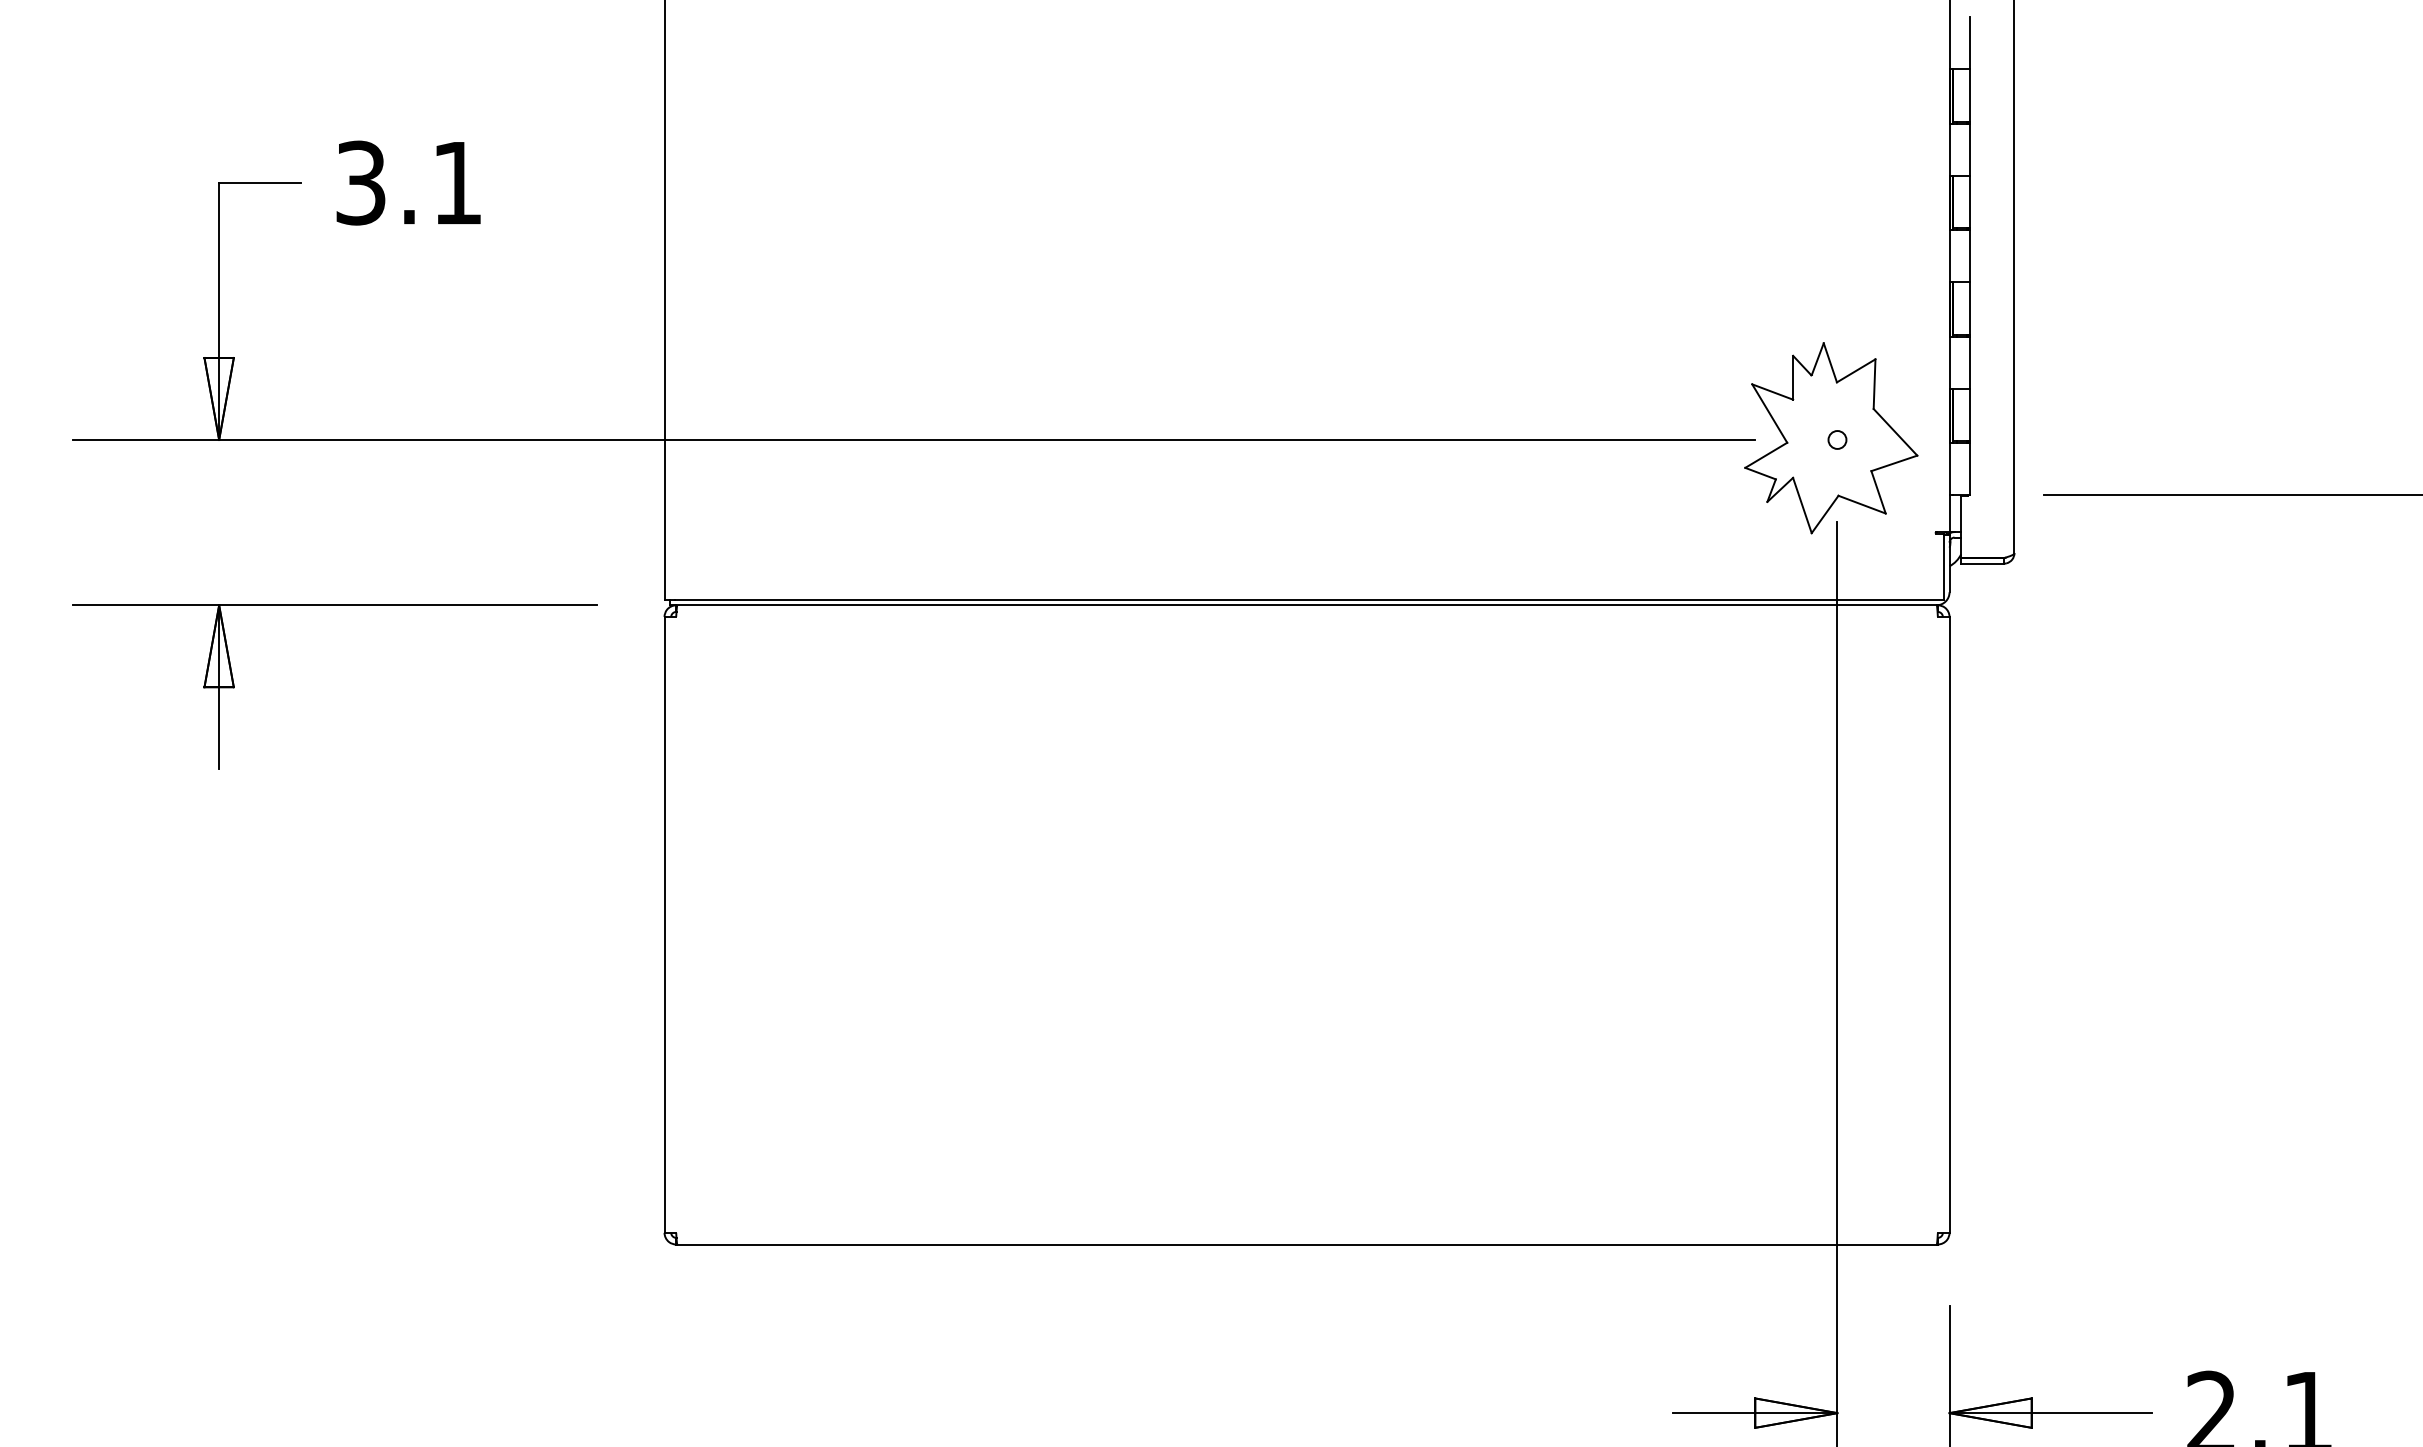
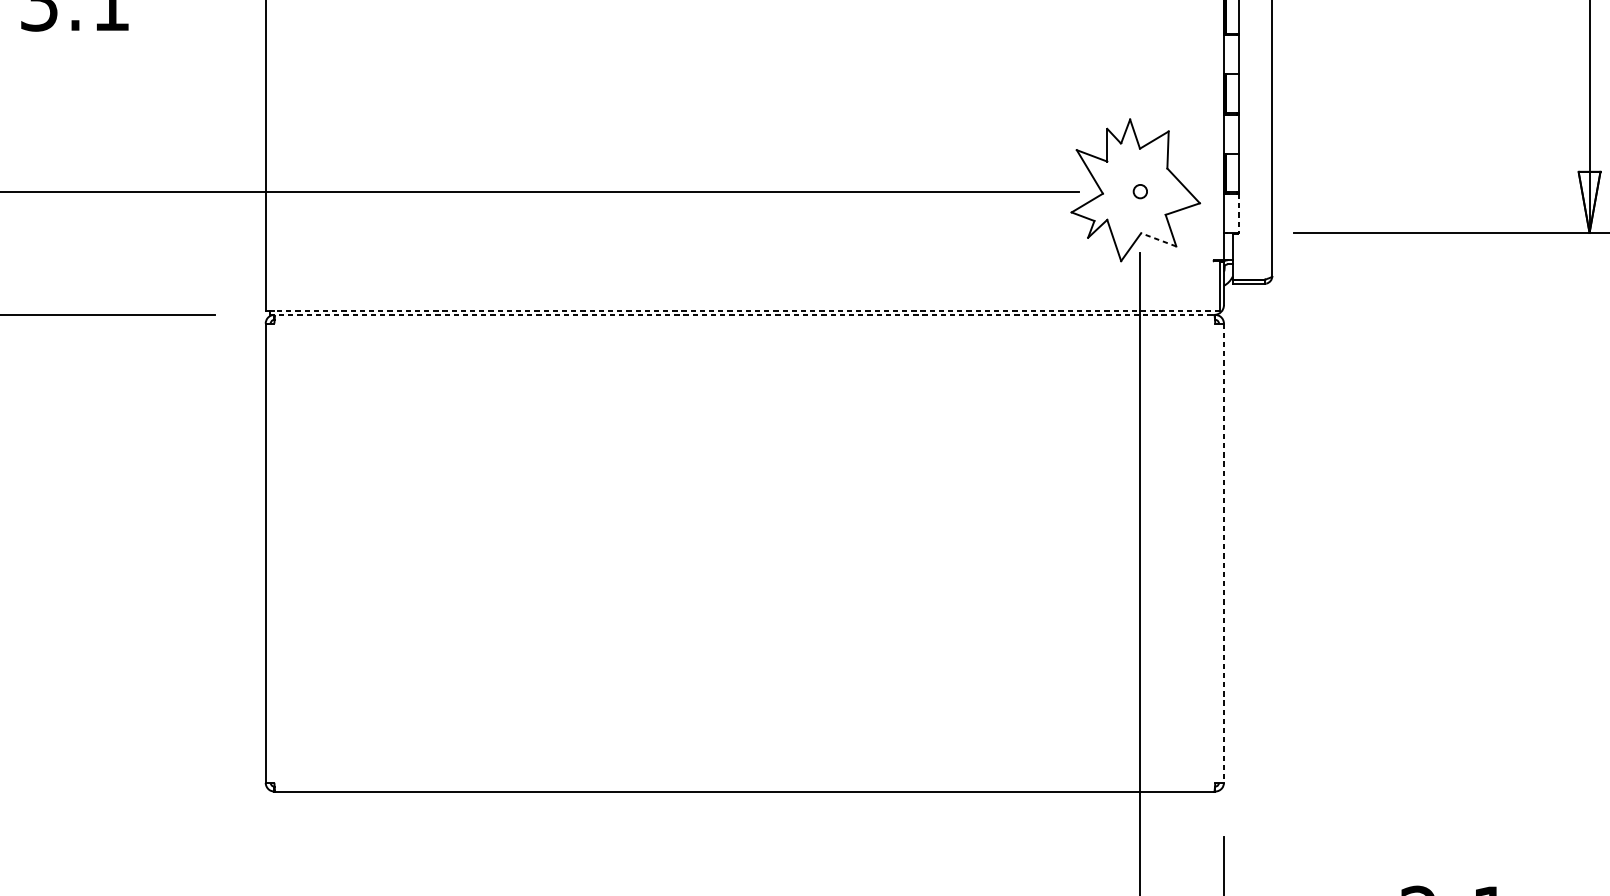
line: (1970, 469) -> (1239, 213), solid -> dashed
line: (1861, 504) -> (1158, 239), solid -> dashed
line: (1309, 599) -> (746, 310), solid -> dashed
line: (1303, 605) -> (742, 315), solid -> dashed
line: (1949, 924) -> (1223, 552), solid -> dashed

